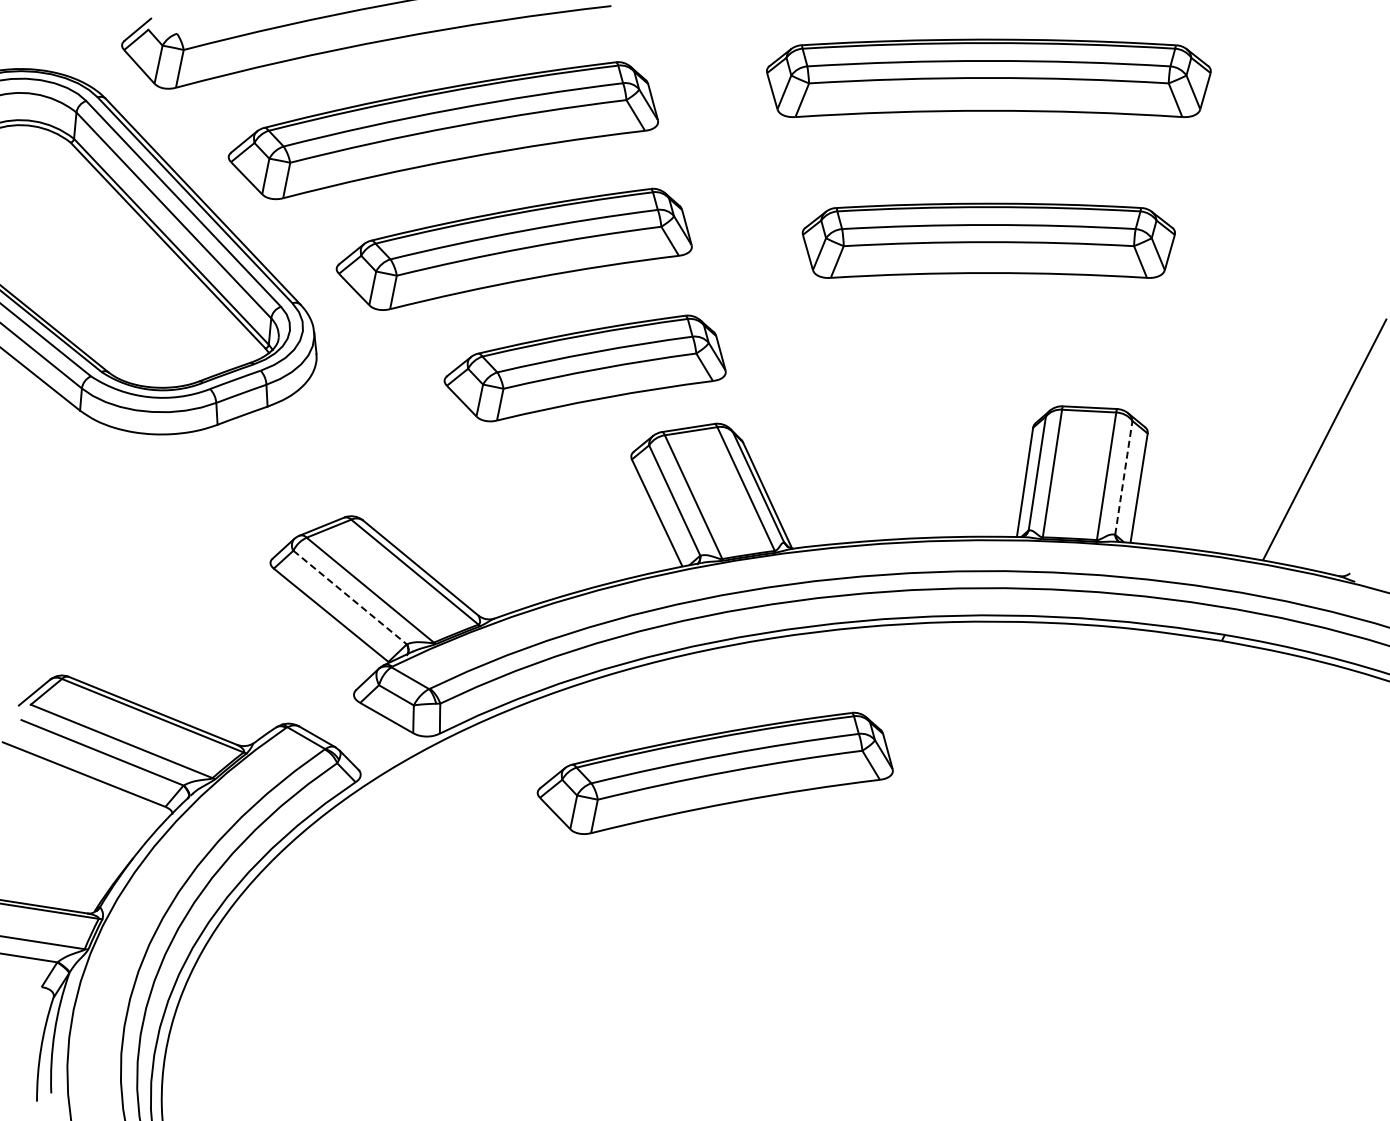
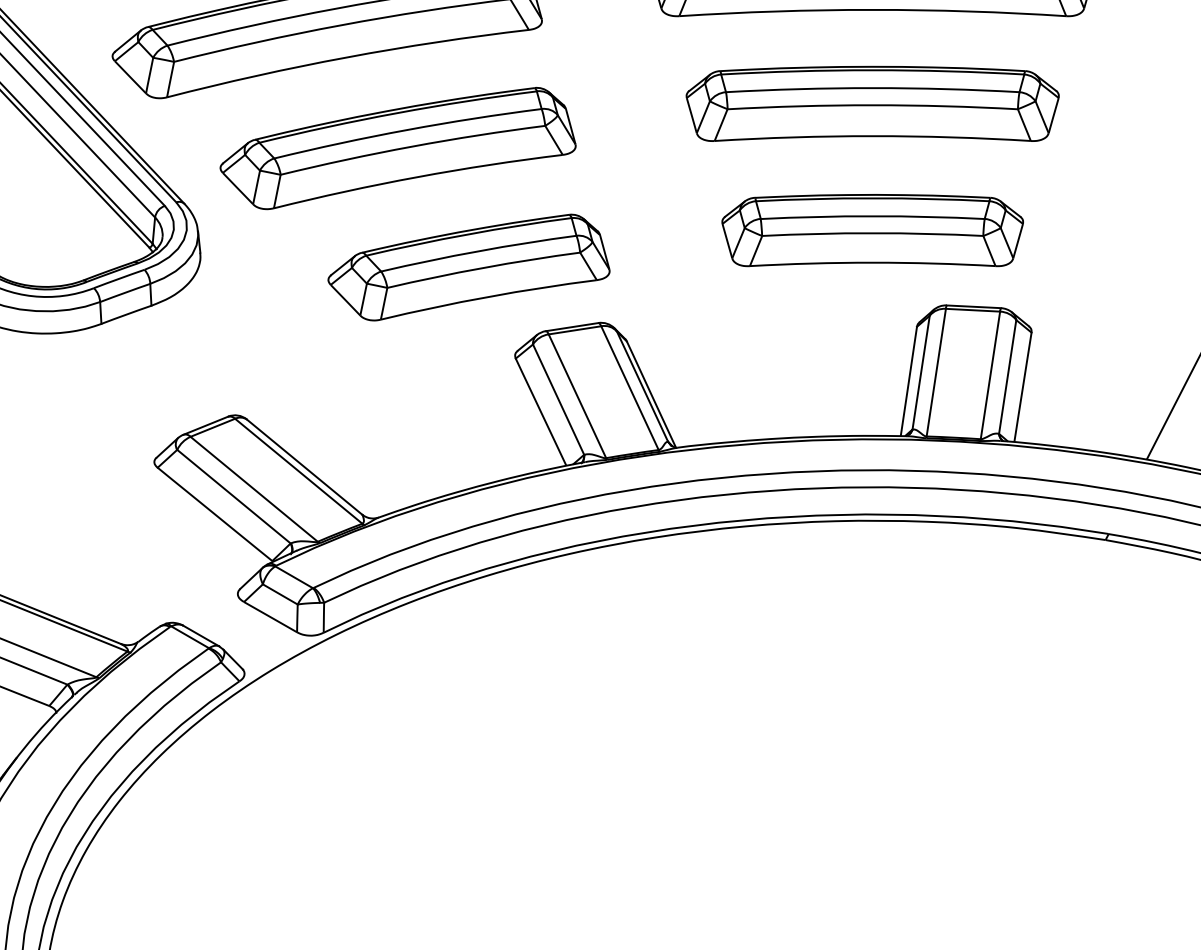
part: (988, 240) -> (872, 103), moved
part: (988, 330) -> (872, 229), added
line: (1123, 477) -> (1007, 376), dashed -> solid
line: (350, 597) -> (234, 496), dashed -> solid
part: (714, 772) -> (598, 671), removed

